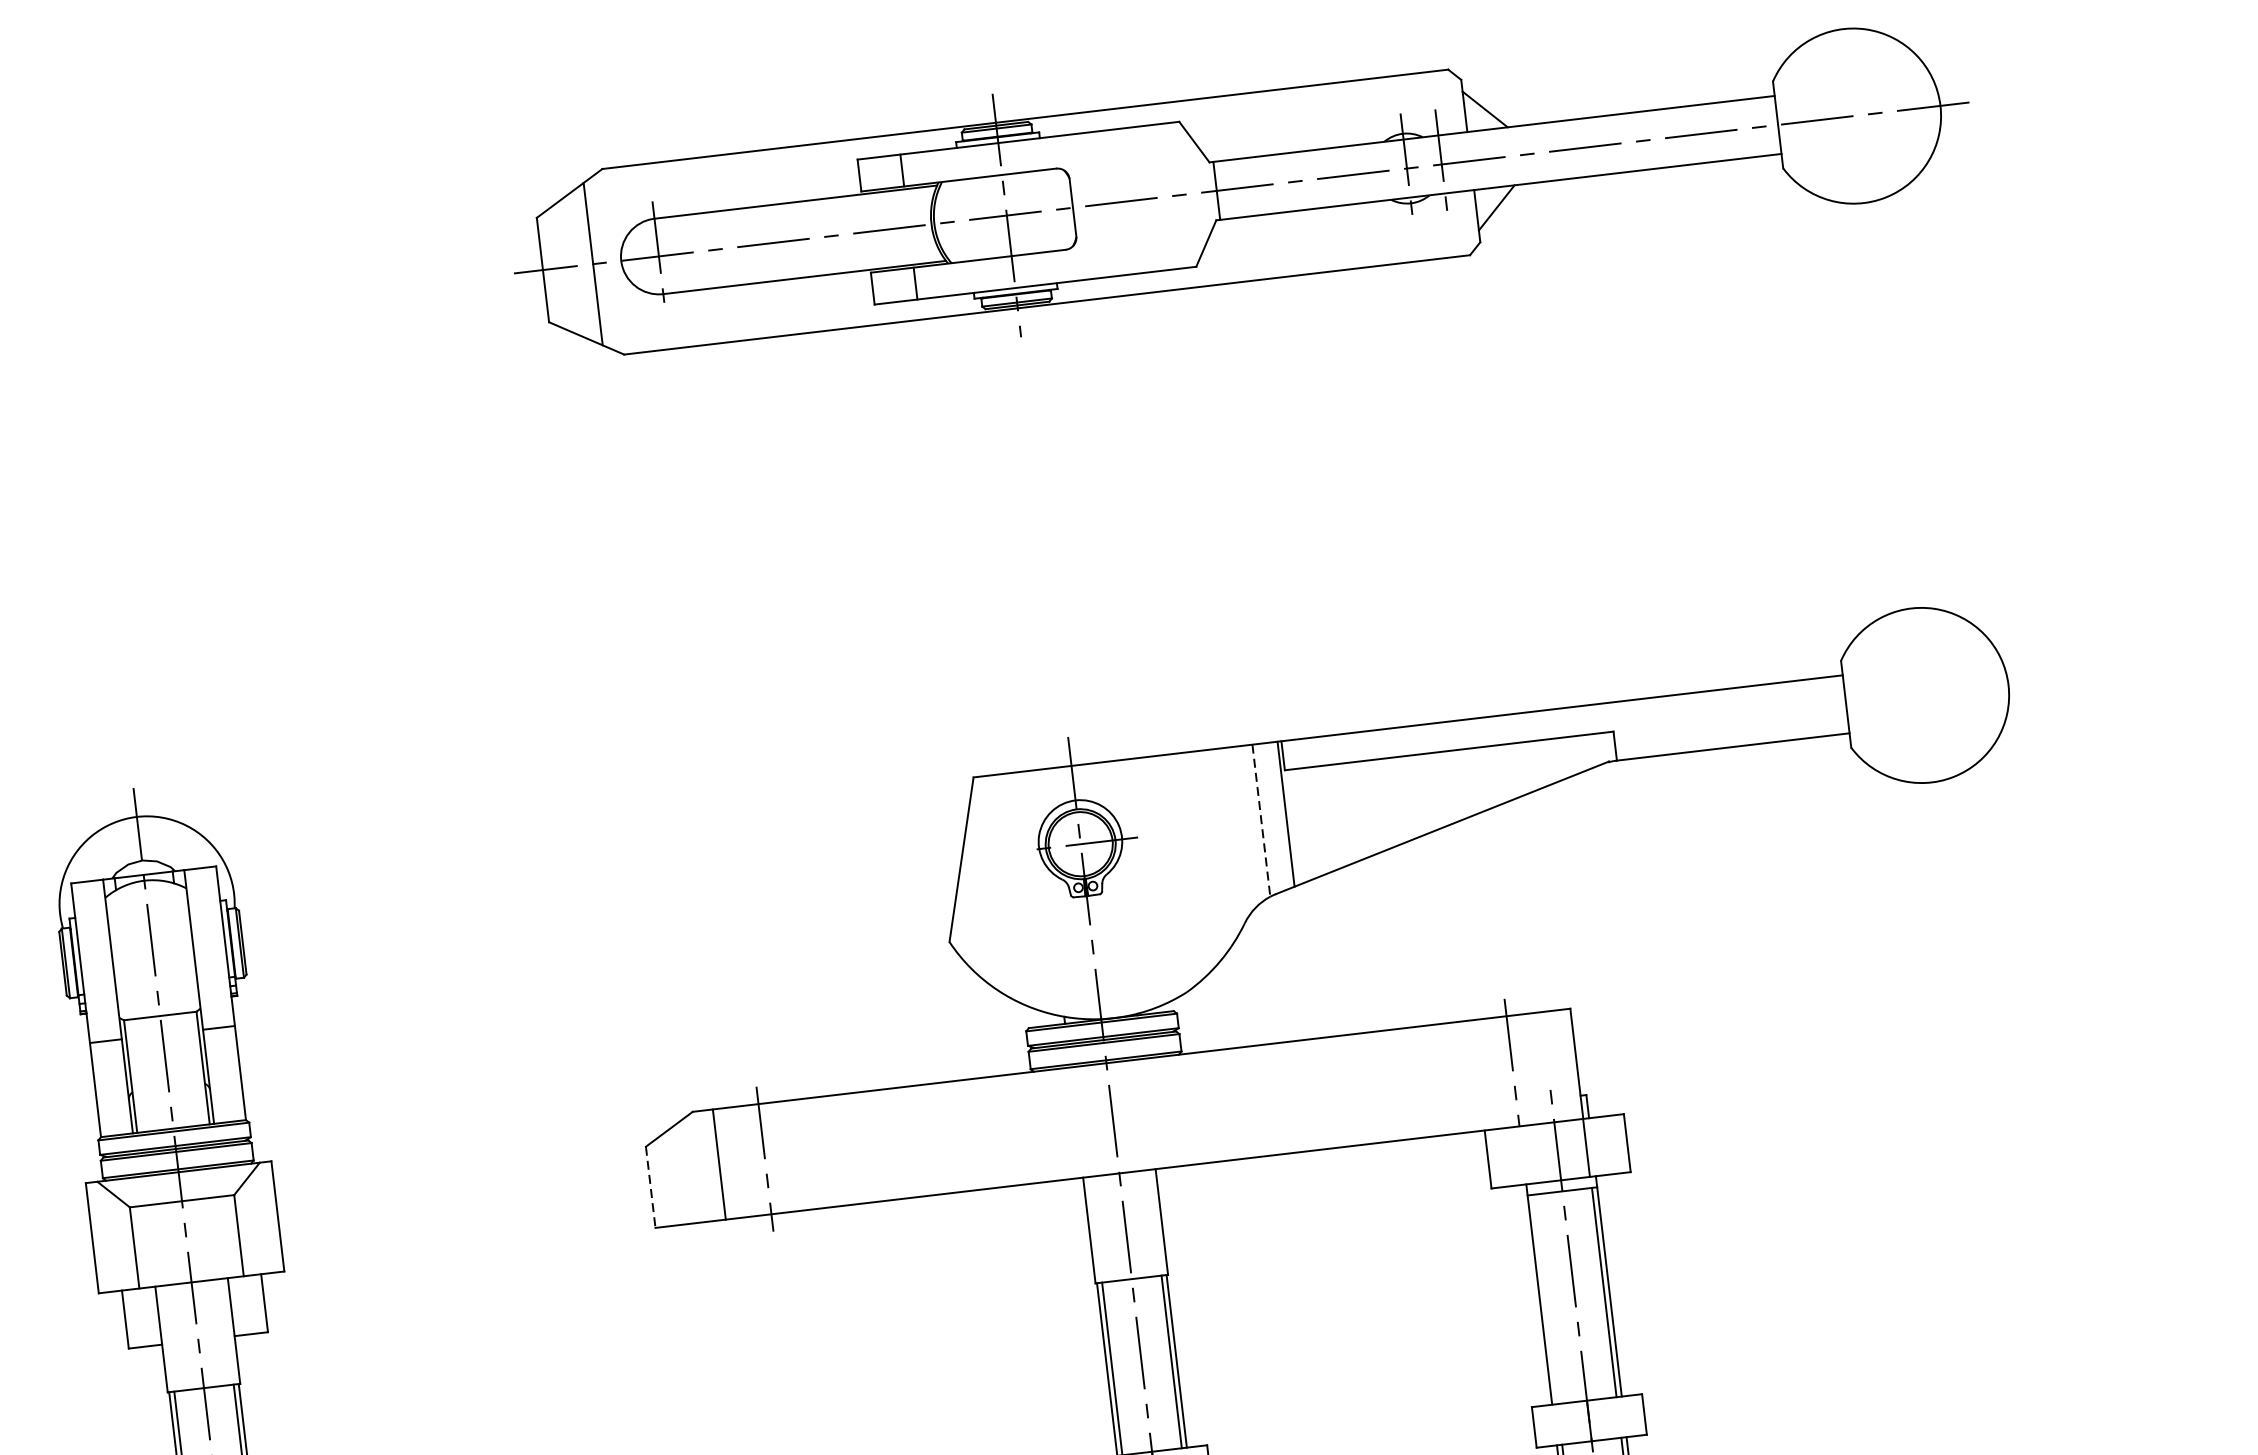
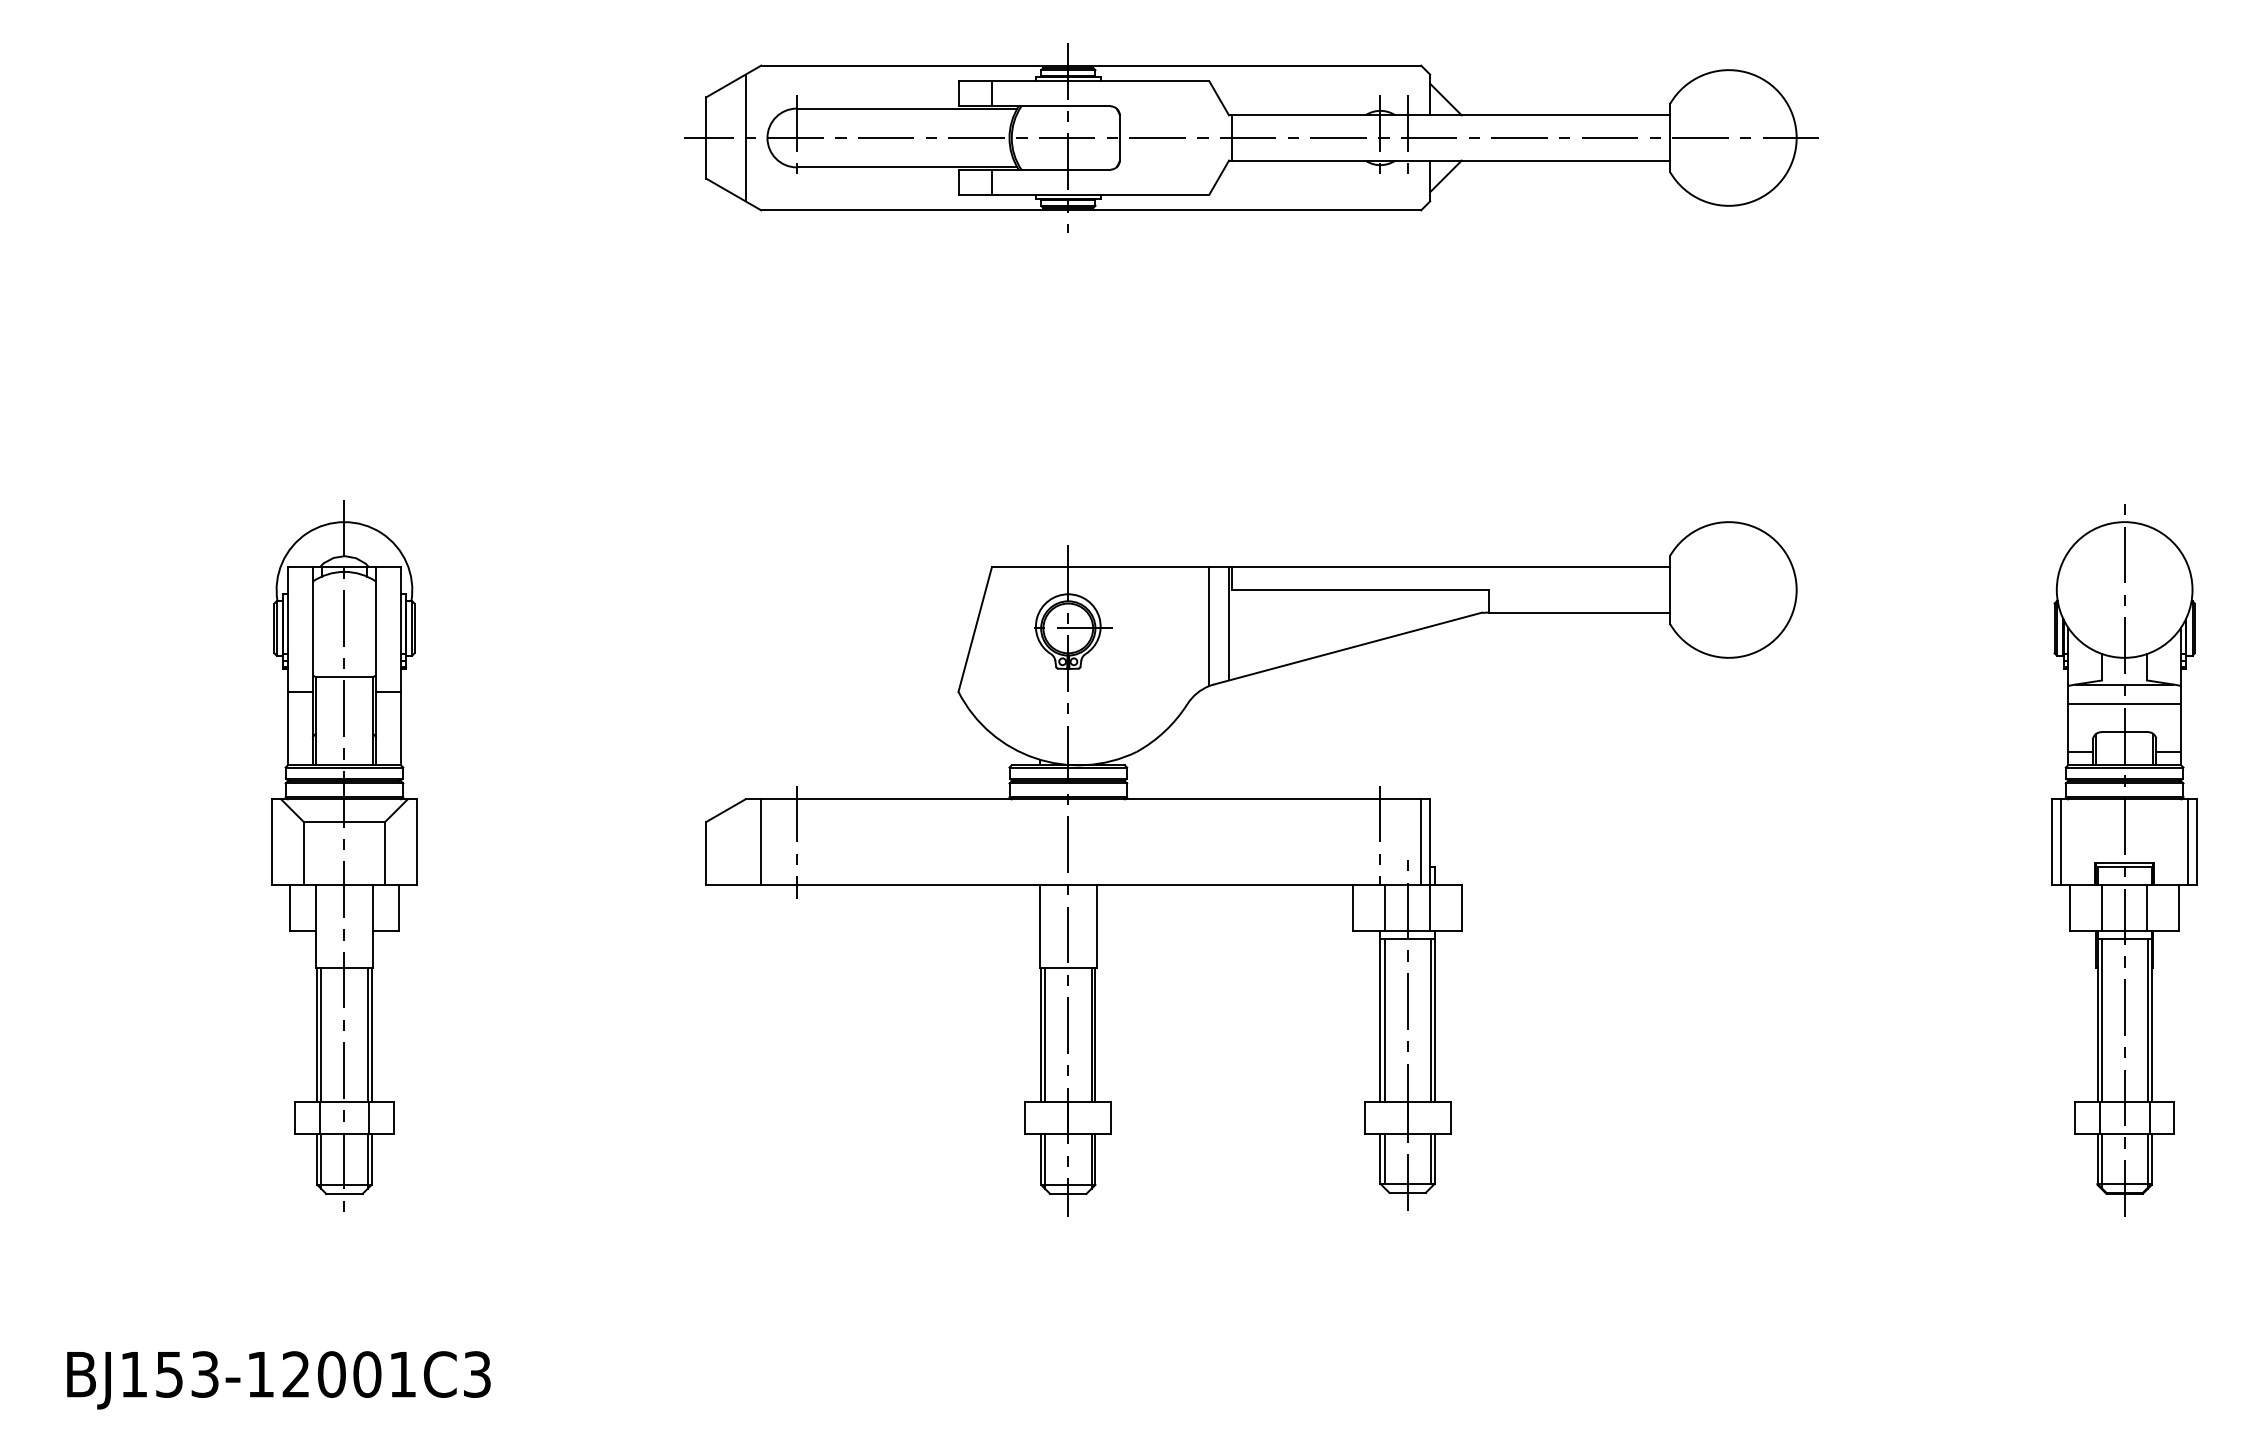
line: (1261, 821) -> (1209, 627), dashed -> solid
line: (1565, 1065) -> (1421, 842), added
line: (1529, 1154) -> (1385, 907), added
line: (650, 1187) -> (706, 853), dashed -> solid
line: (1545, 1299) -> (1384, 1020), added

